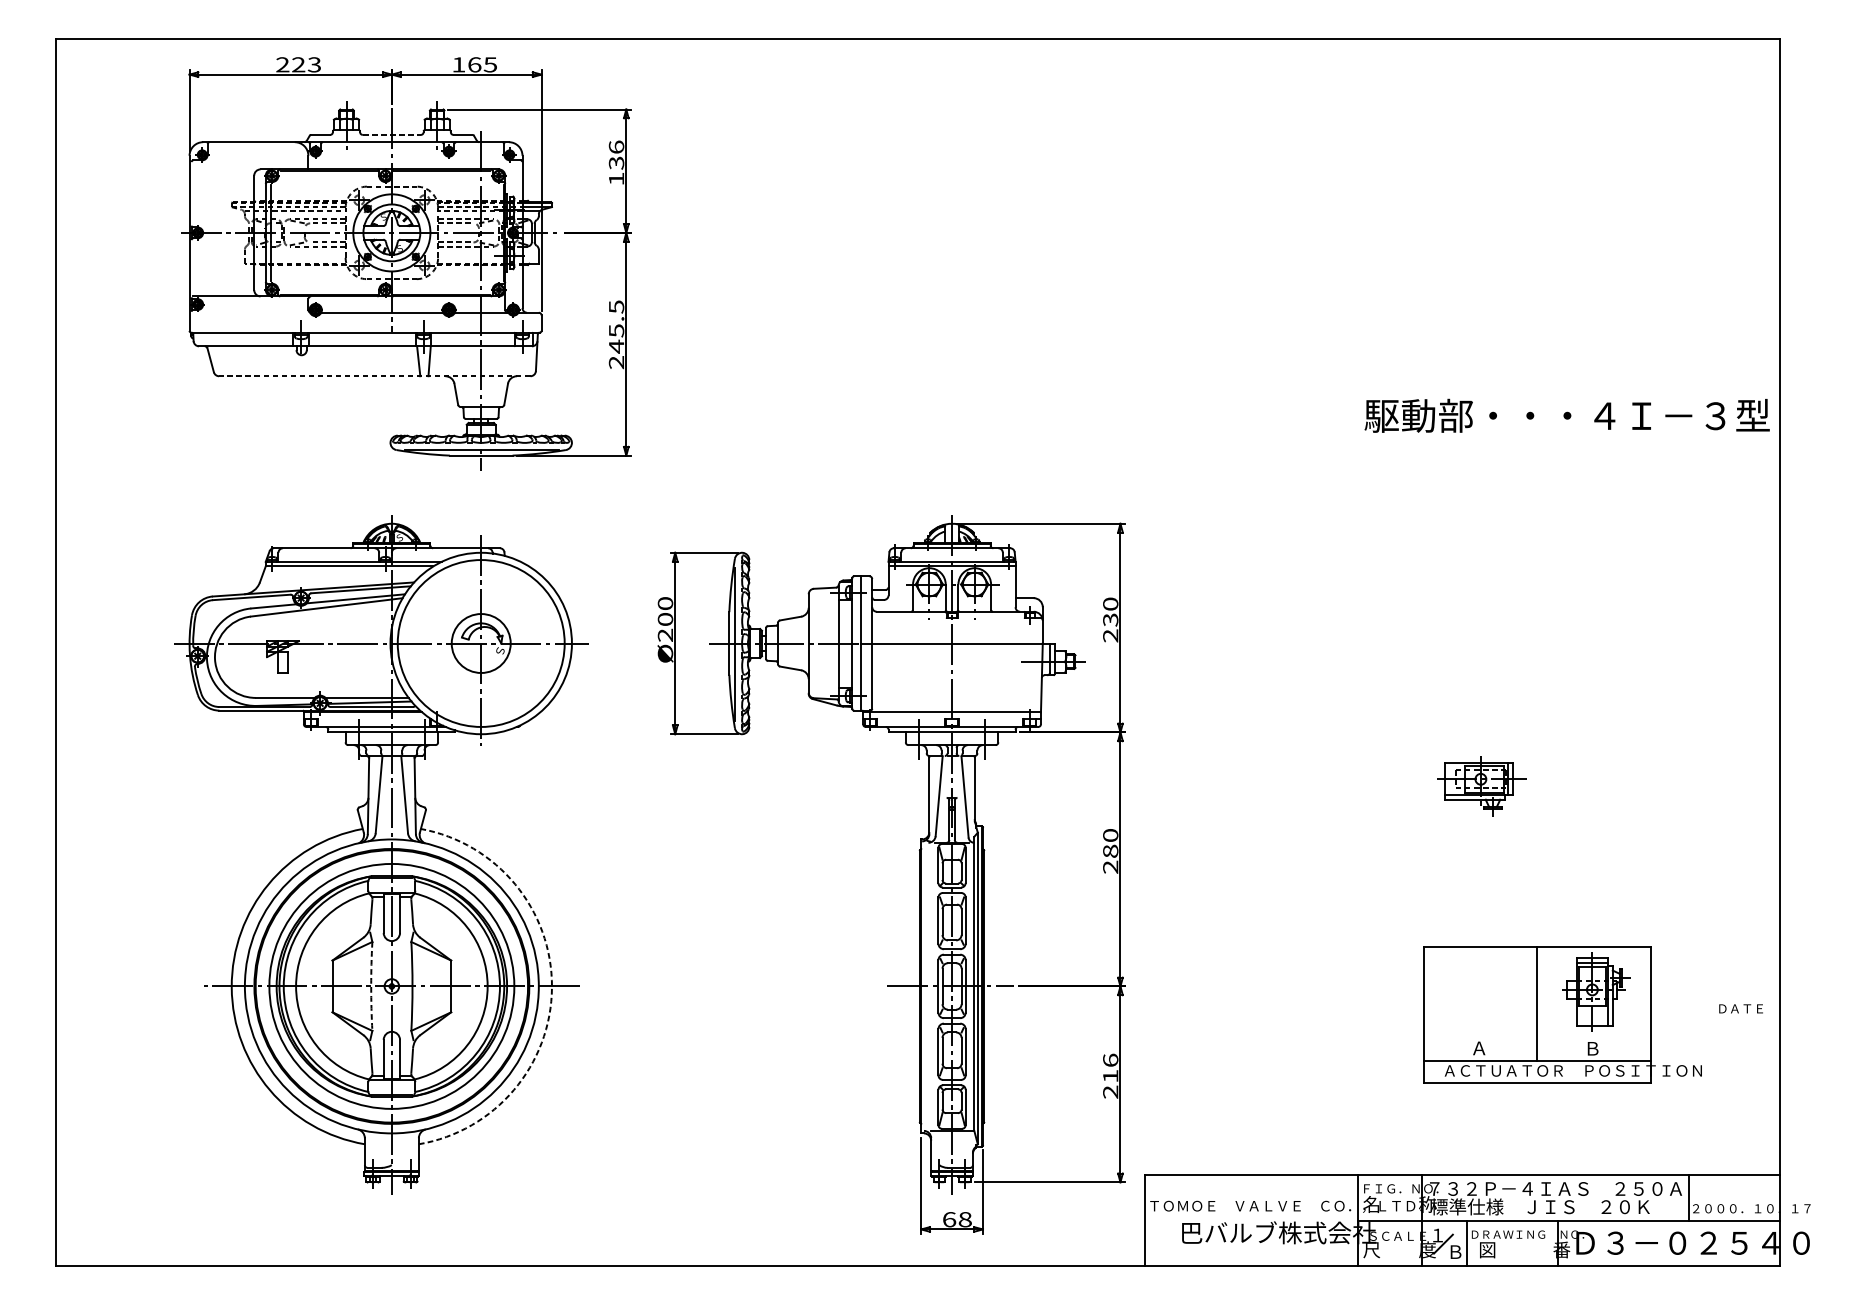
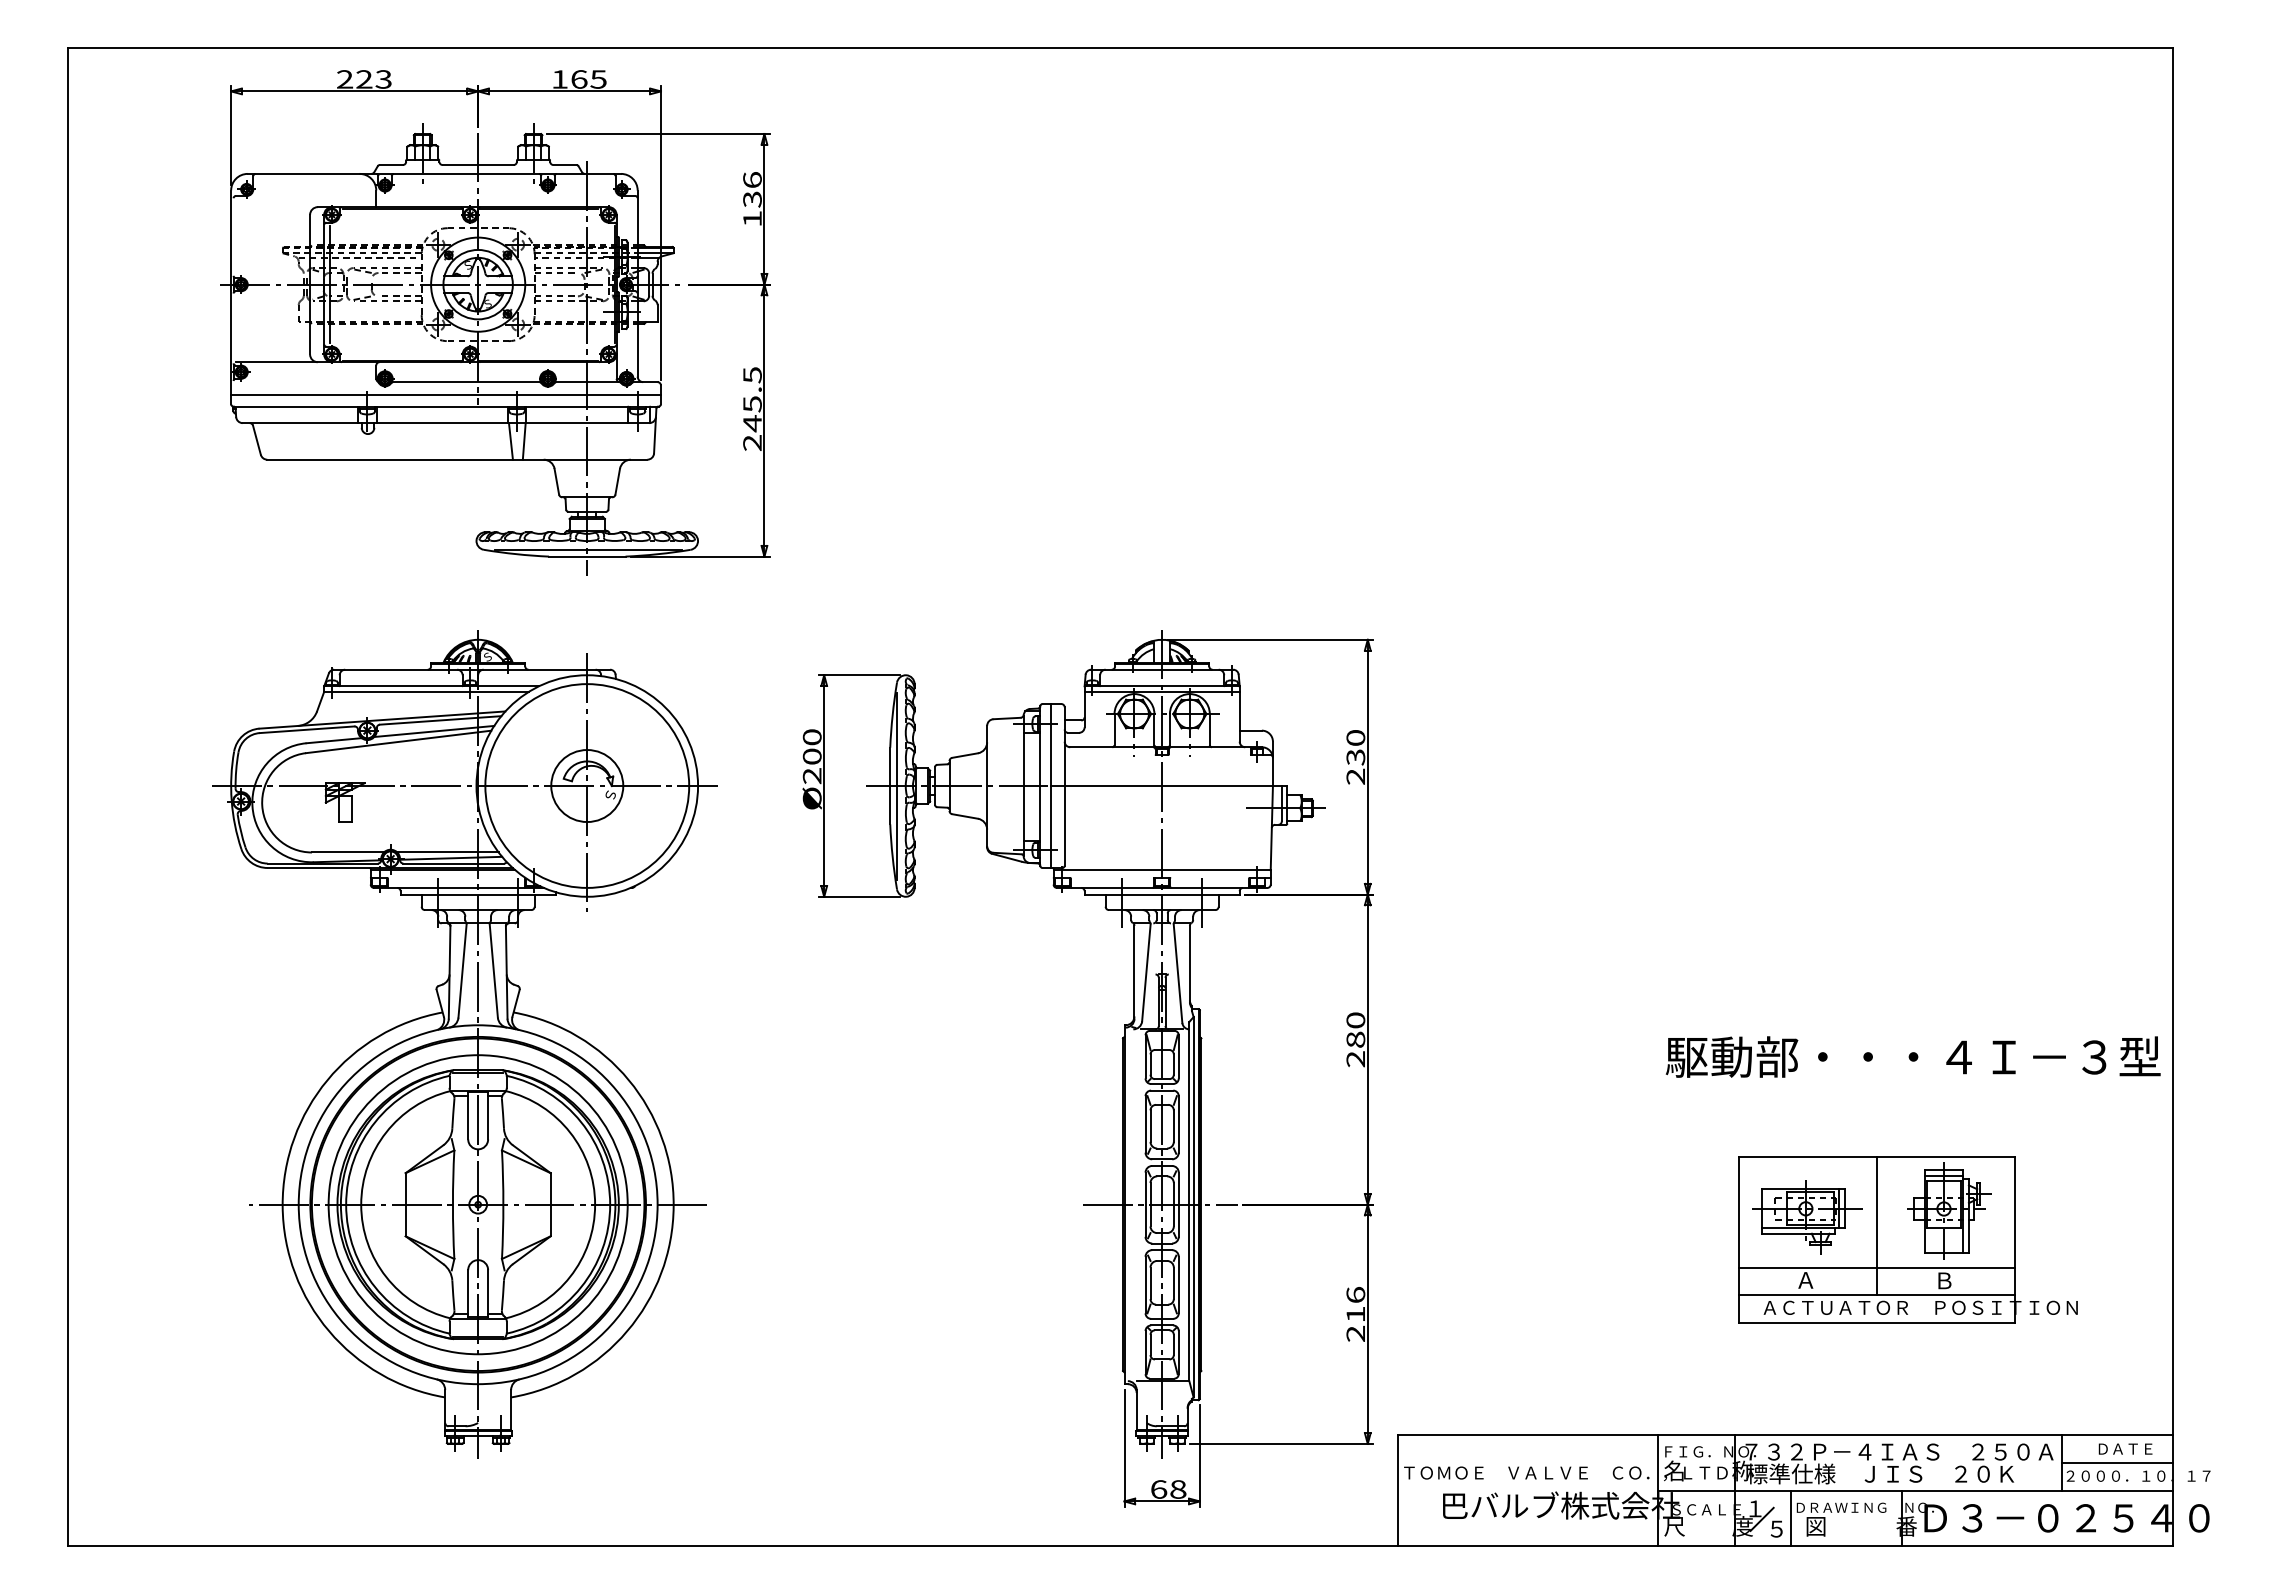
line: (392, 135) -> (478, 165), dashed -> solid
line: (365, 323) -> (445, 395), added
line: (374, 376) -> (456, 459), dashed -> solid
text: (1566, 415) -> (1912, 1056), moved
part: (1482, 786) -> (1807, 1217), moved
arc: (370, 986) -> (452, 1204), dashed -> solid
arc: (551, 987) -> (673, 1206), dashed -> solid
text: (1741, 1008) -> (2125, 1448), moved
line: (1537, 1037) -> (1876, 1267), added
line: (1734, 1198) -> (2117, 1463), added
text: (1455, 1251) -> (1776, 1528), Ｂ -> ５

